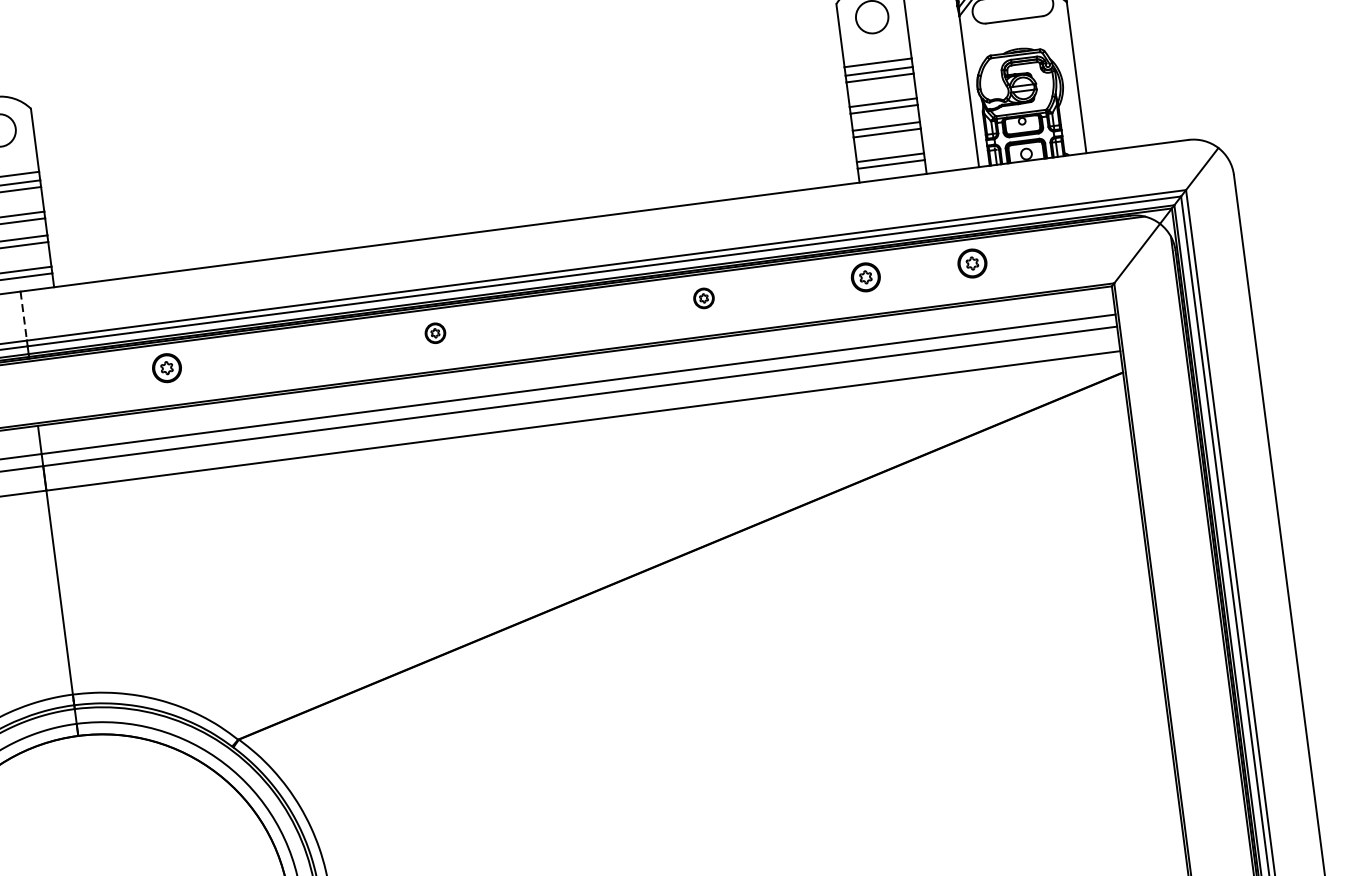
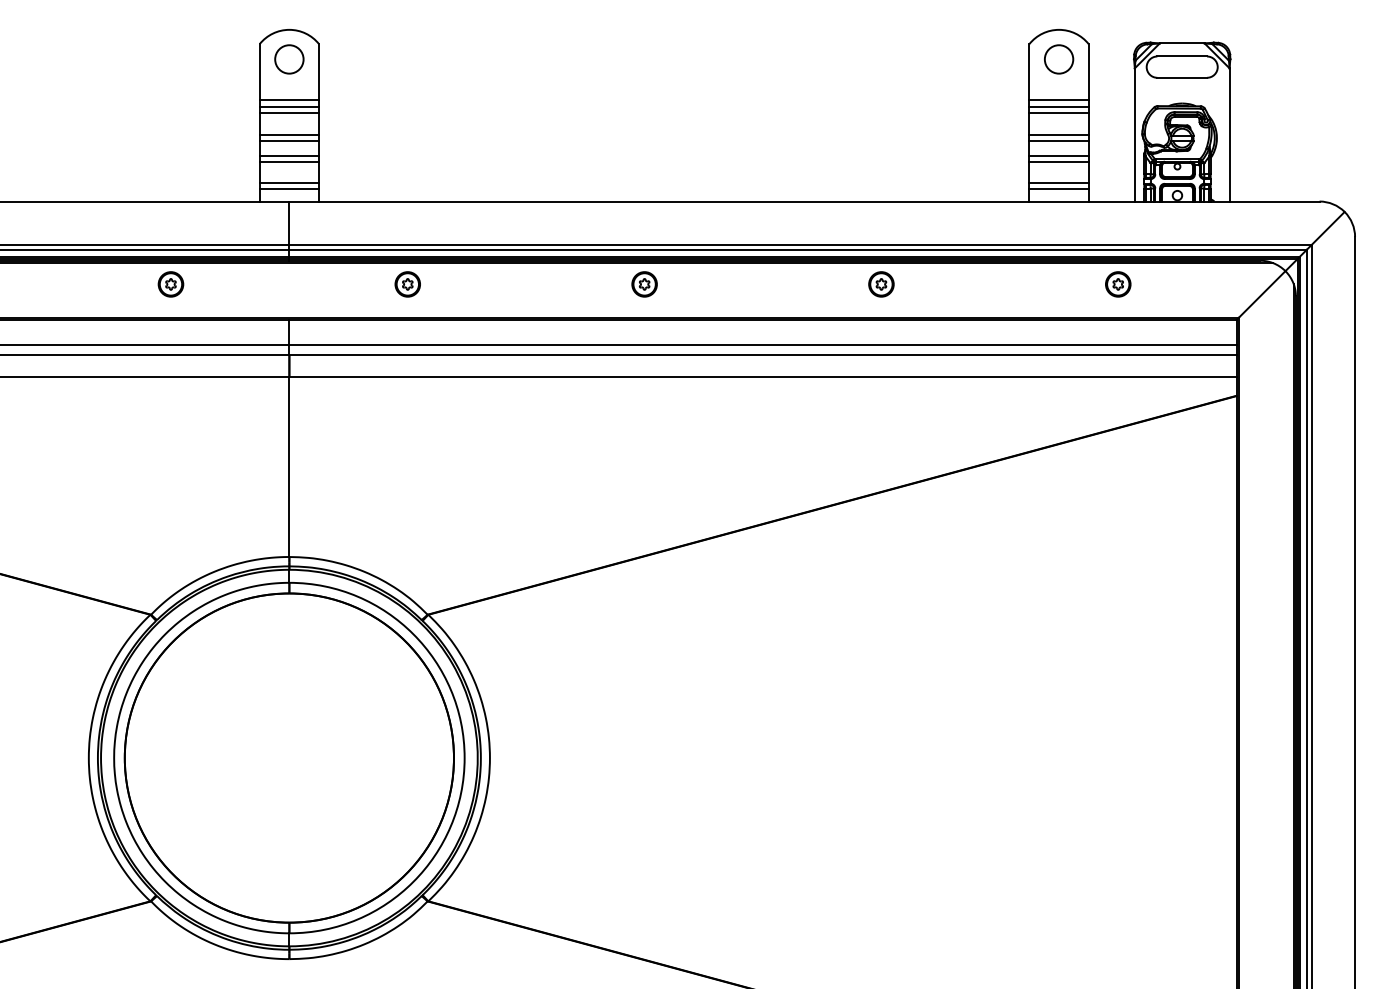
part: (866, 277) -> (1024, 284), removed
part: (704, 298) -> (881, 284), size x1.43
line: (23, 316) -> (289, 223), dashed -> solid
part: (435, 333) -> (644, 284), size x1.43

